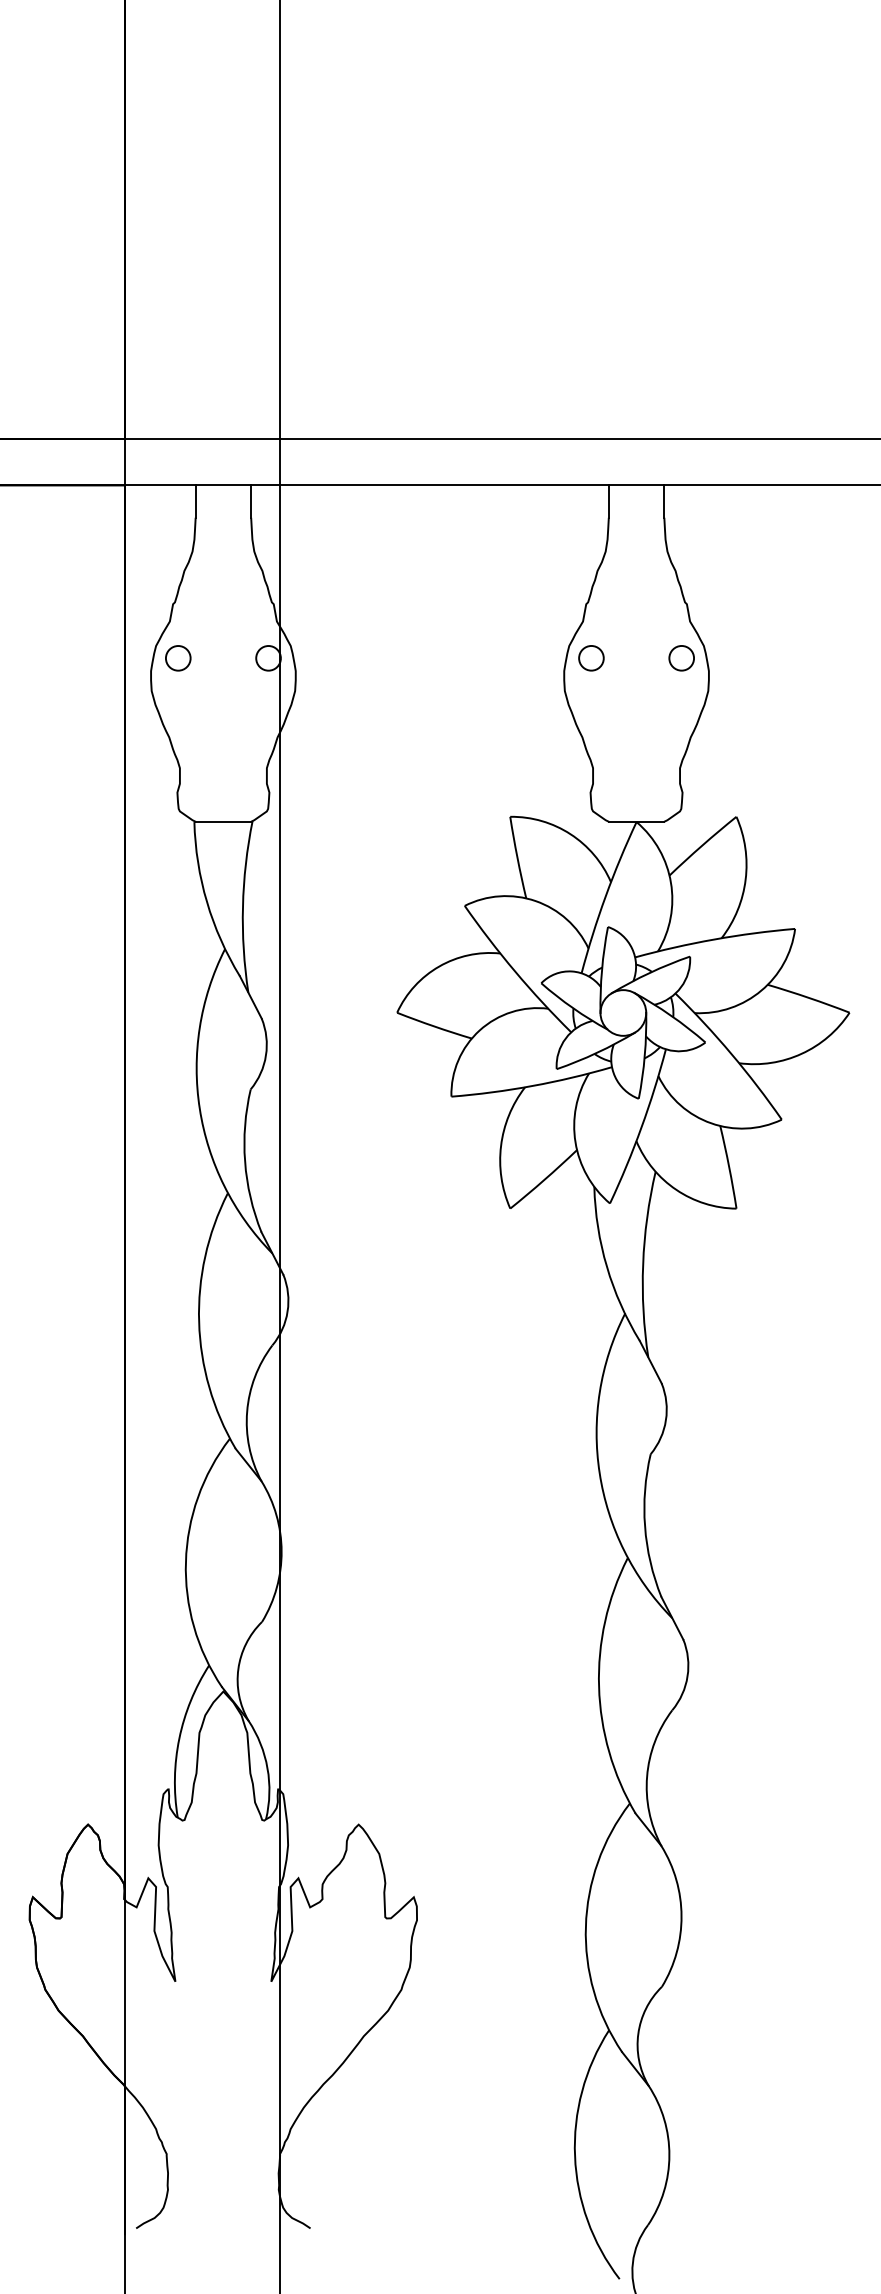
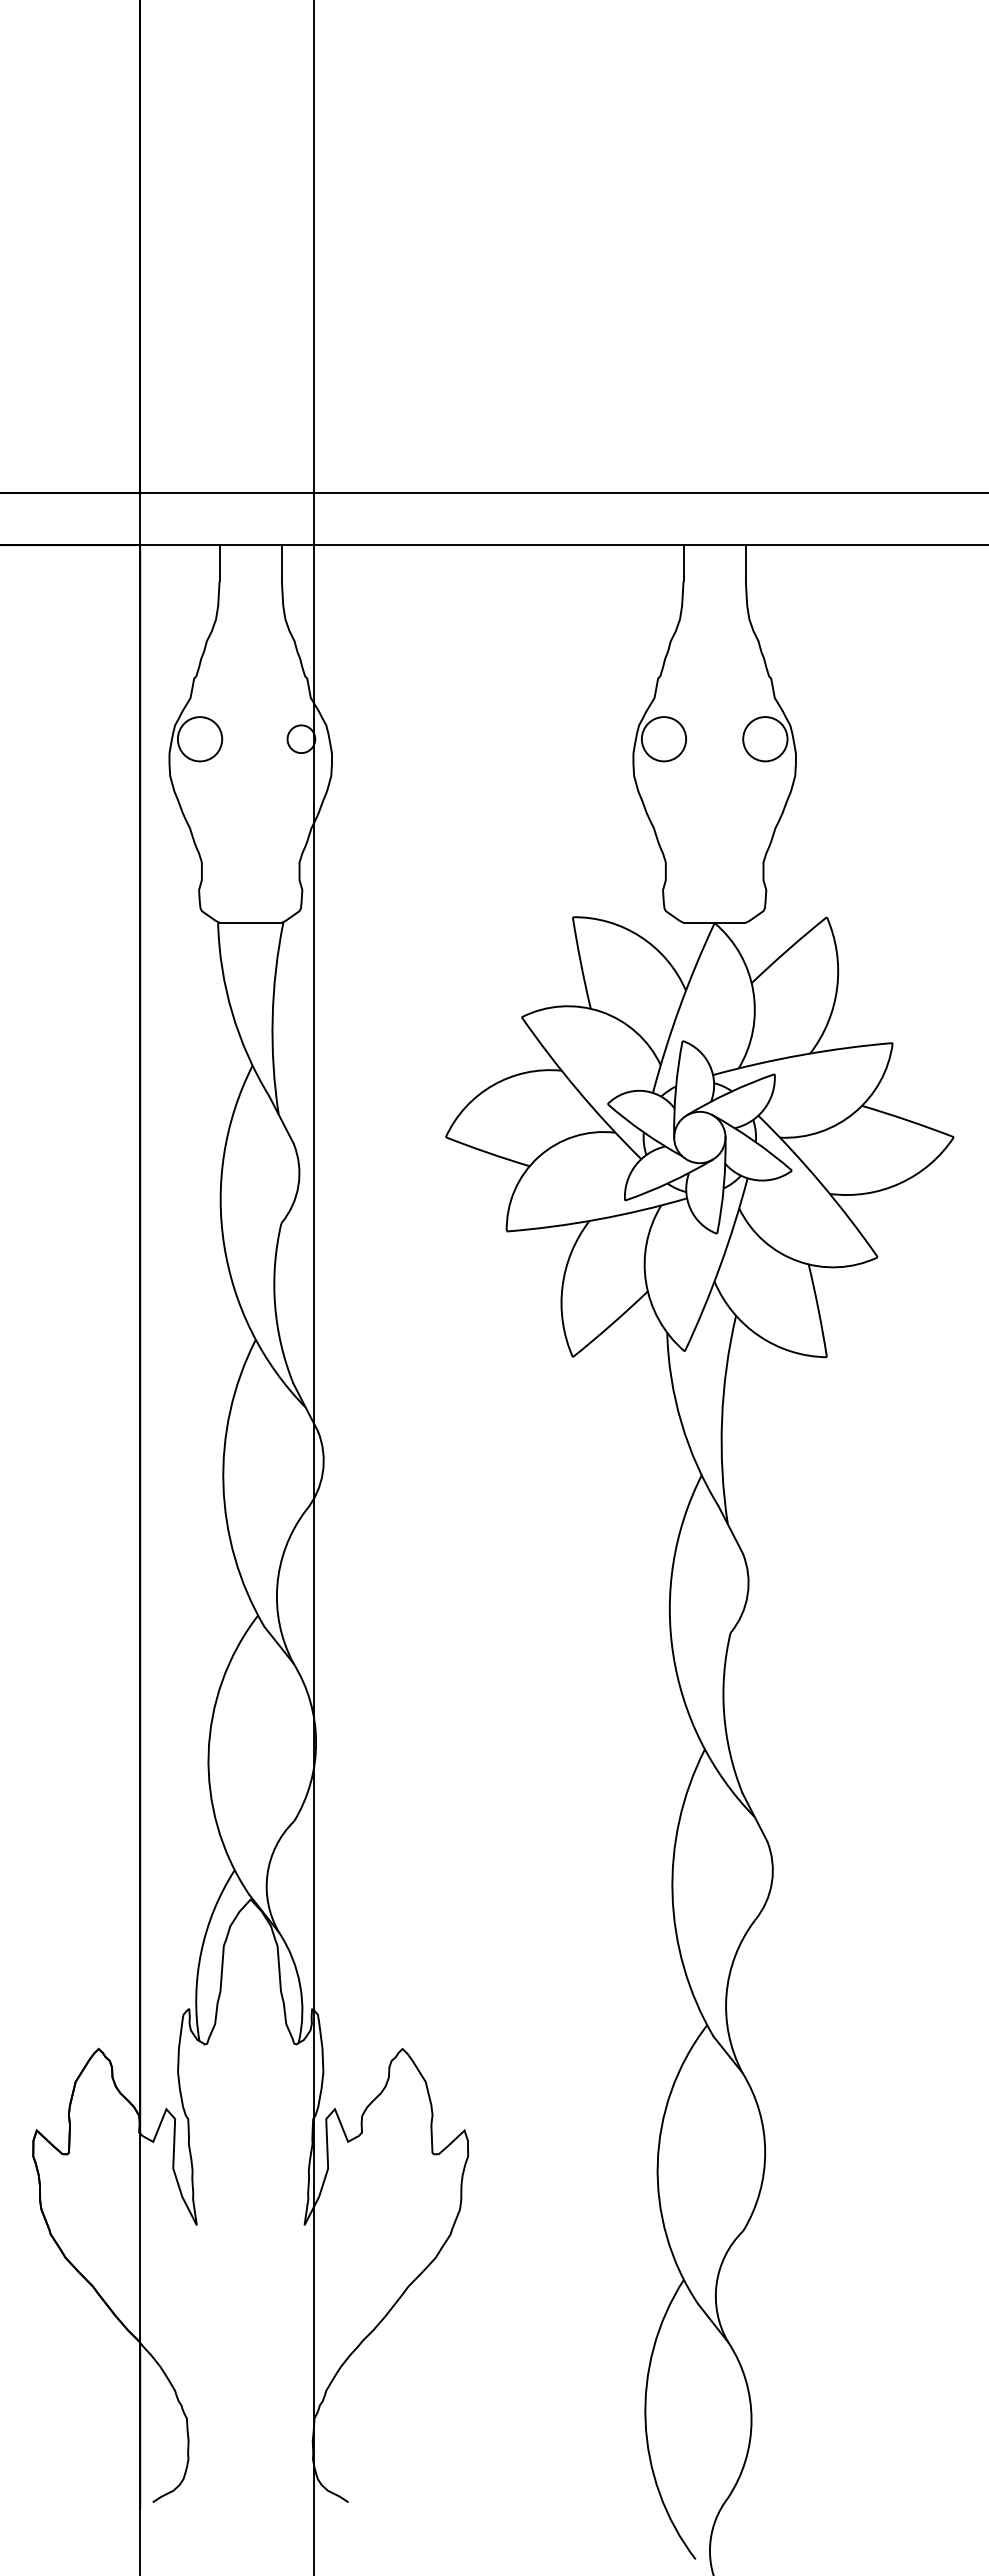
circle: (177, 658) -> (199, 739), size x1.6
circle: (590, 658) -> (663, 739), size x1.6
circle: (681, 658) -> (765, 739), size x1.6

